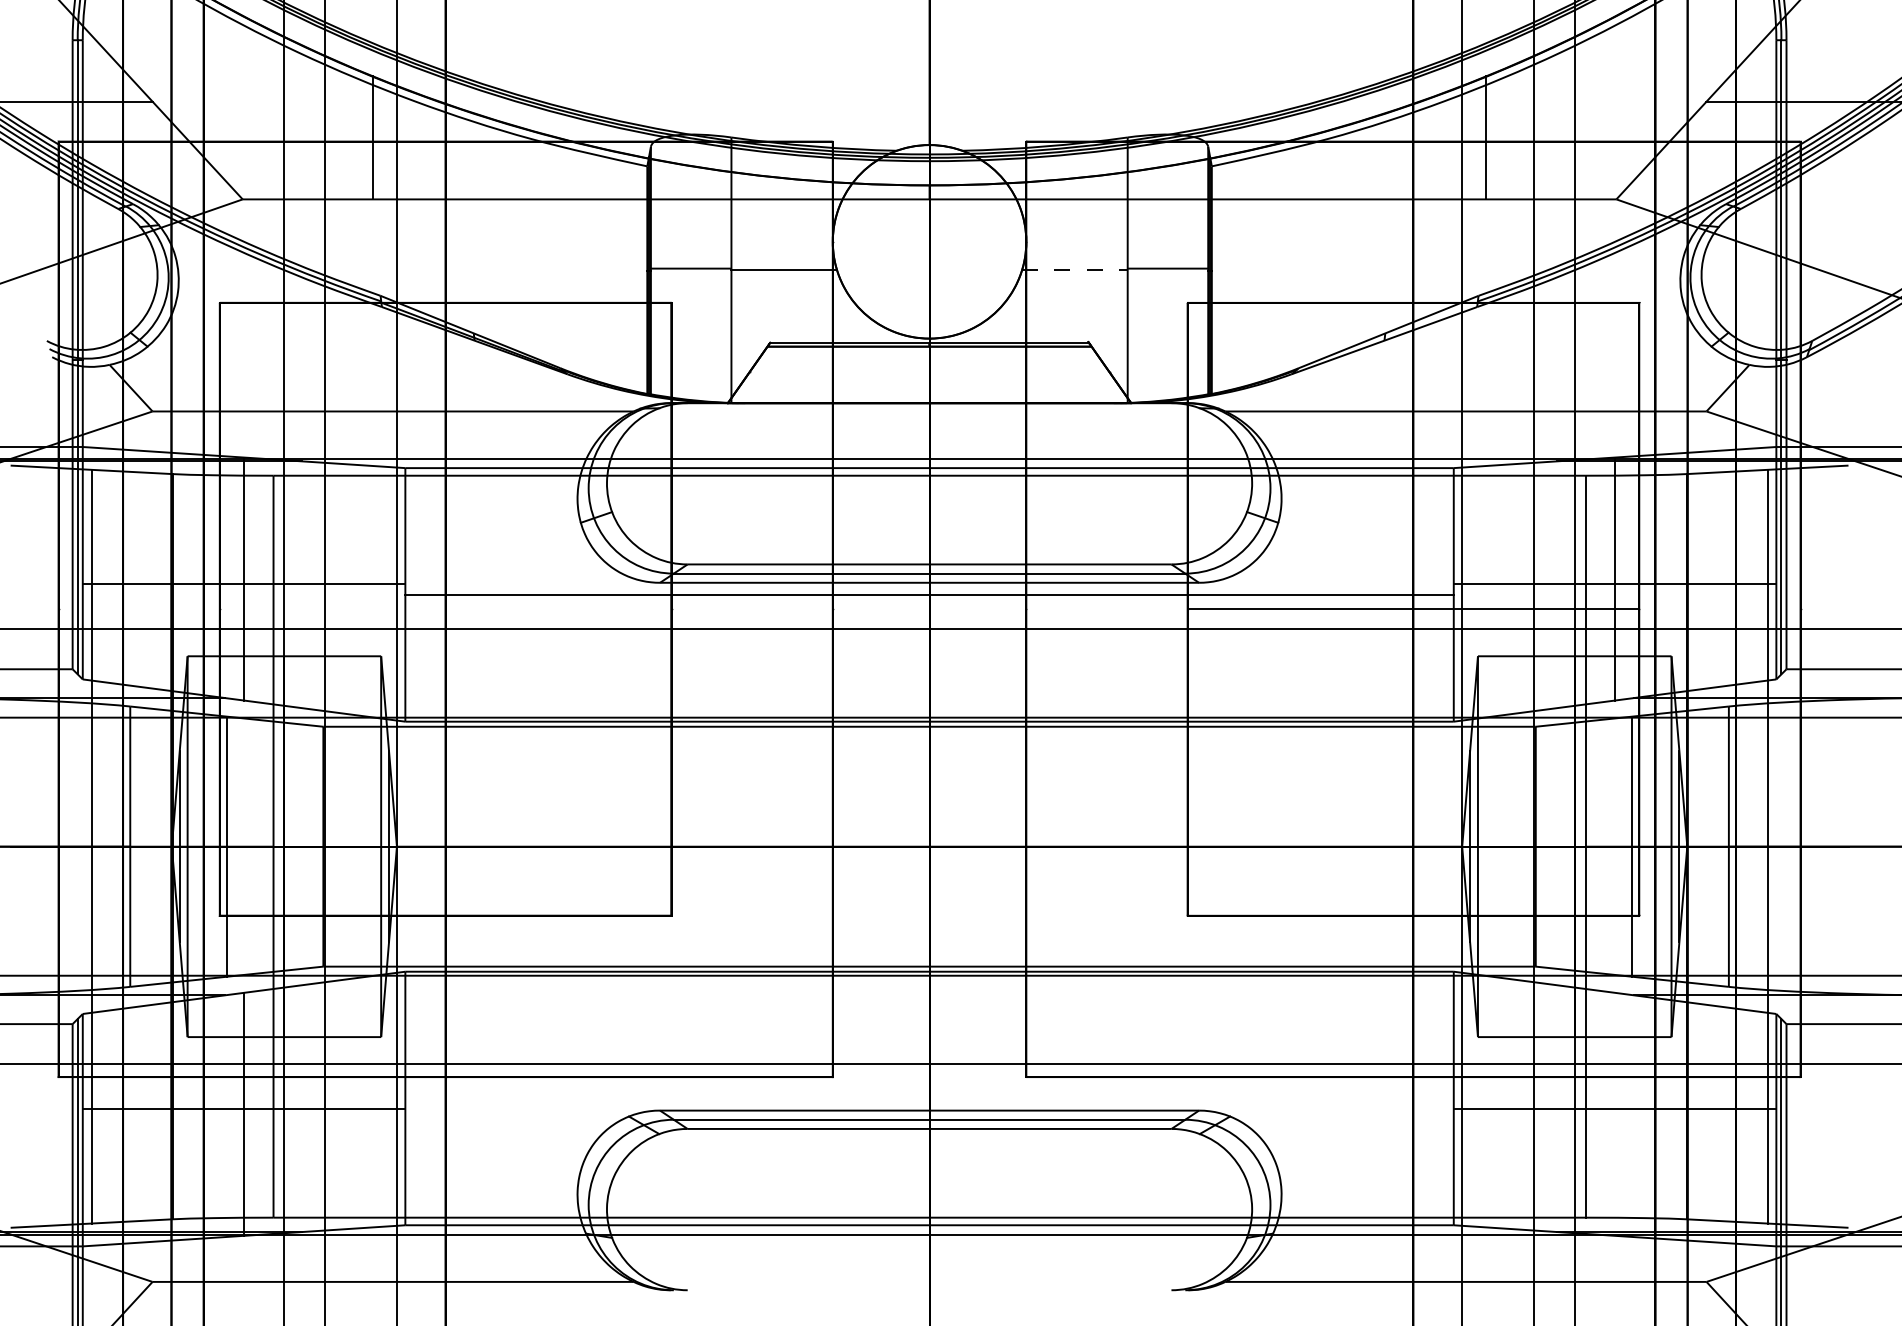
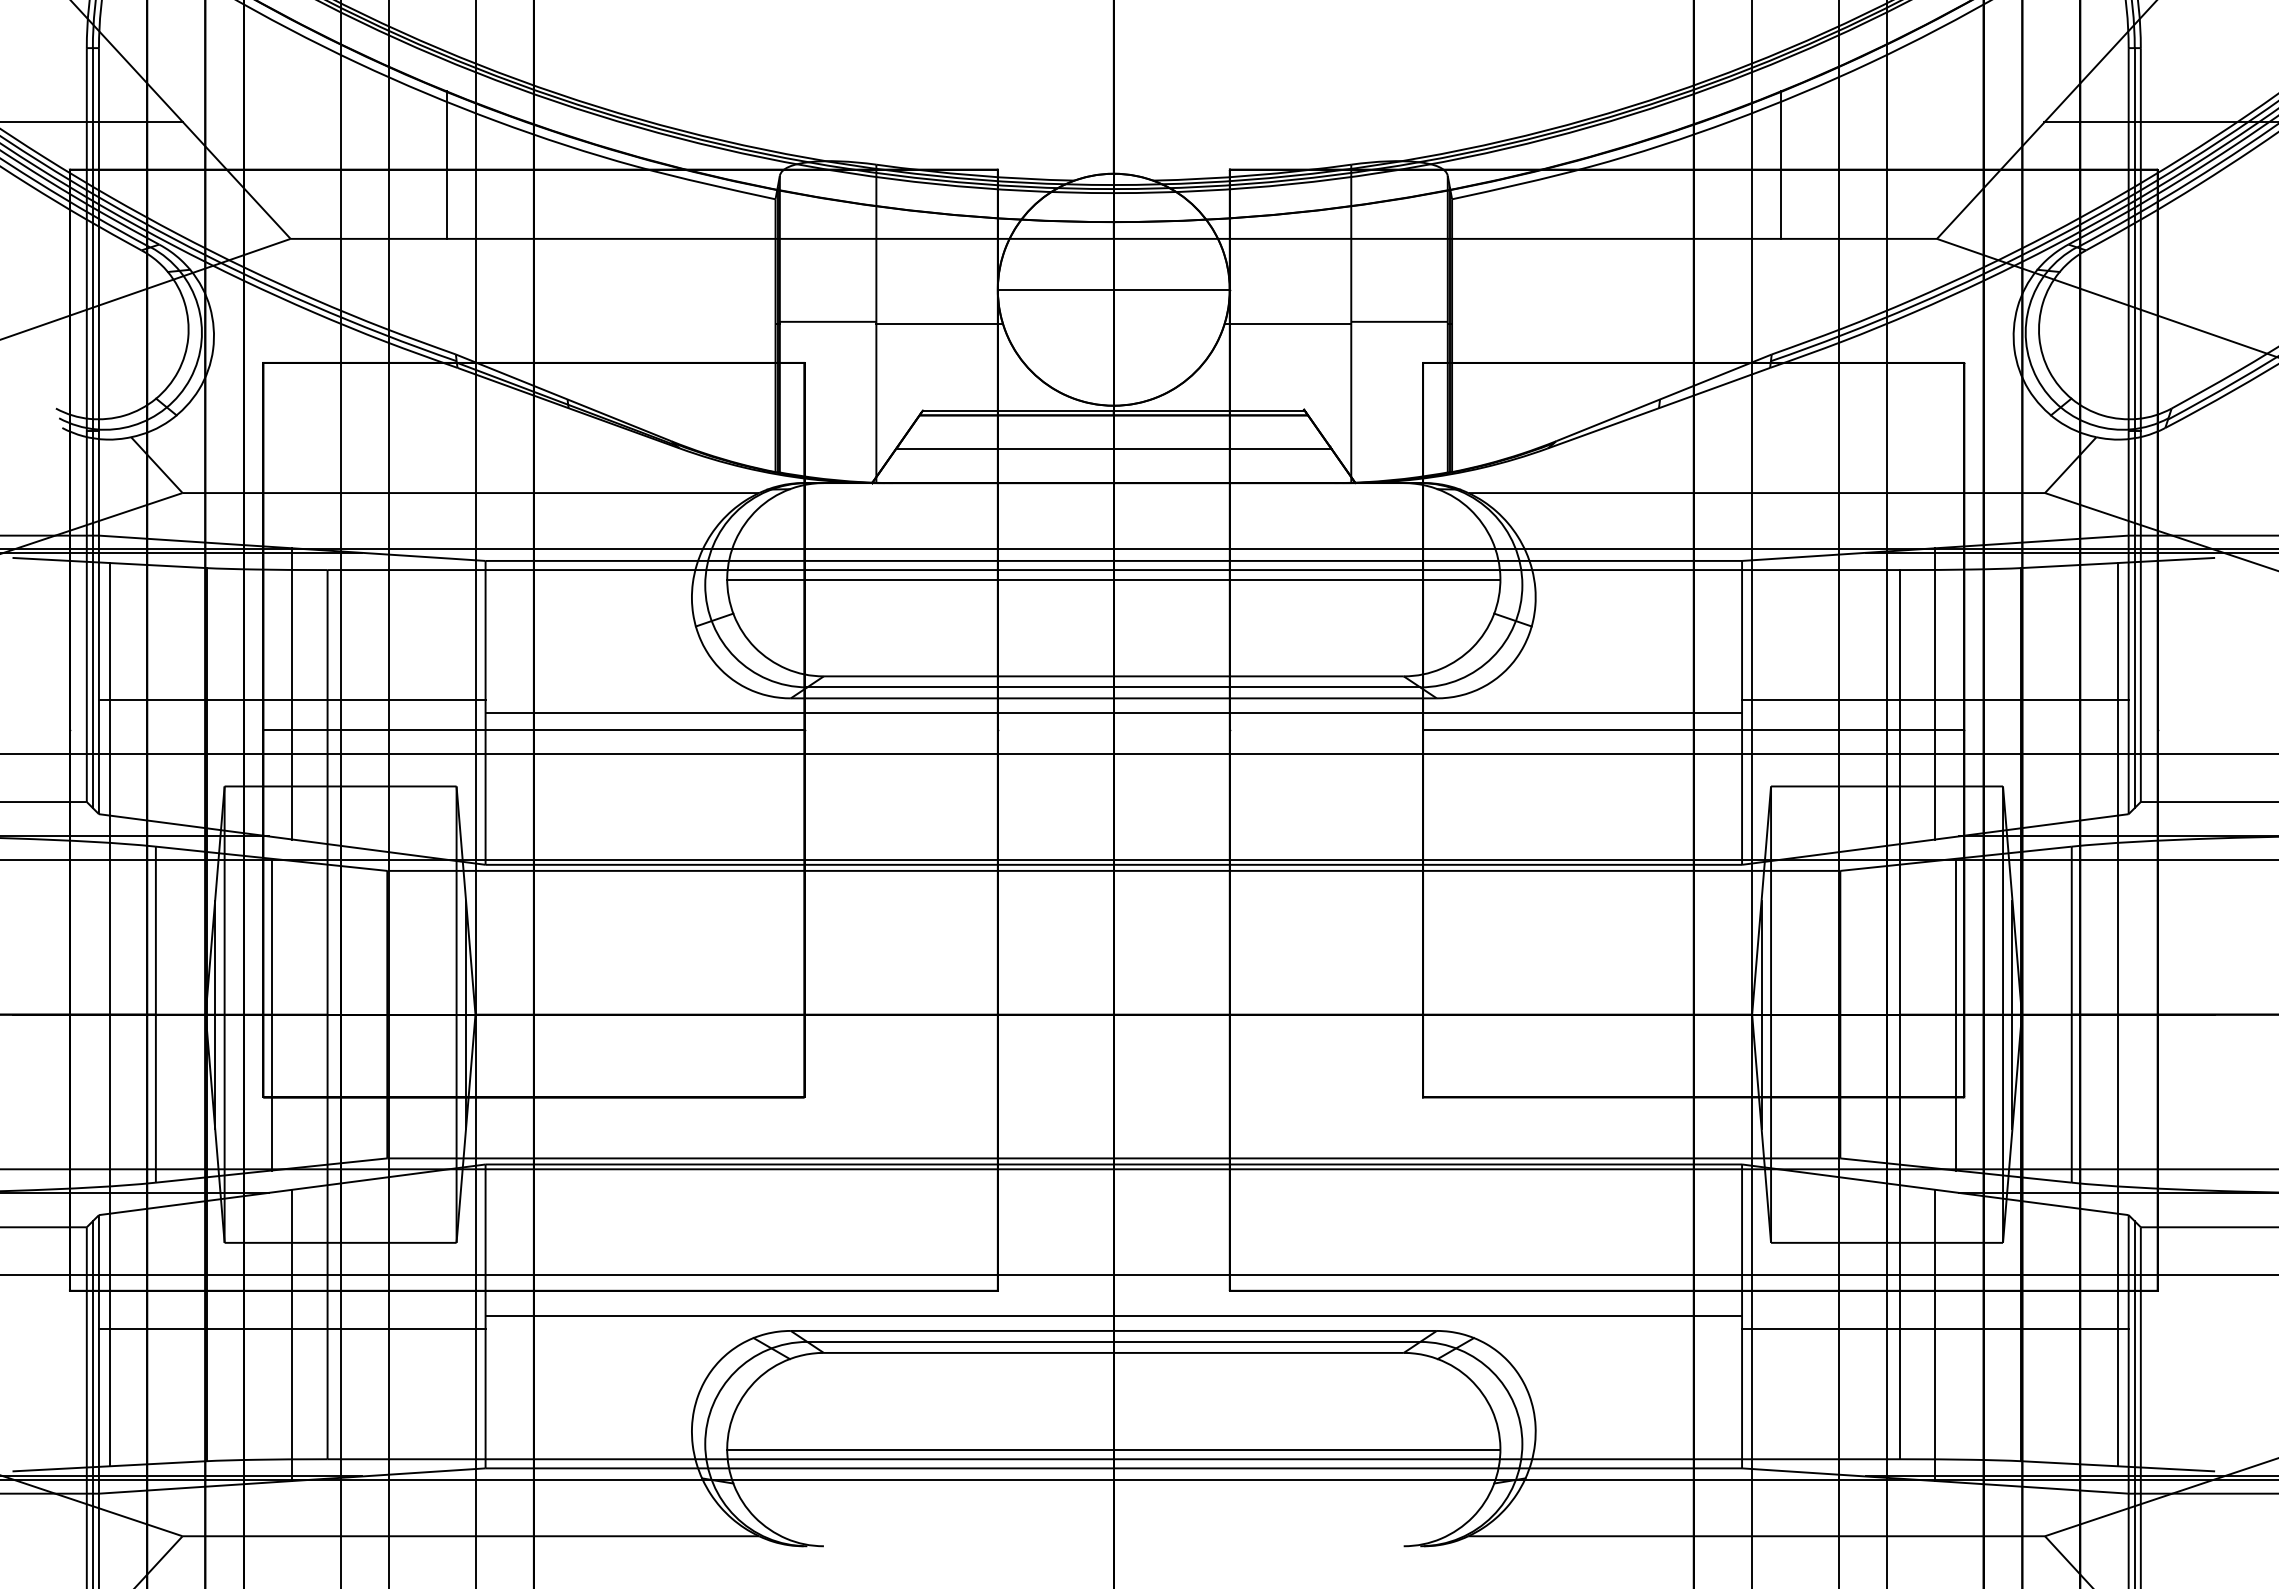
line: (929, 241) -> (1113, 289), added
line: (1075, 269) -> (1288, 323), dashed -> solid
line: (929, 375) -> (1113, 449), added
line: (929, 483) -> (1113, 579), added
line: (445, 609) -> (533, 730), added
line: (929, 1098) -> (1113, 1316), added
line: (1615, 1114) -> (1935, 1335), added
line: (929, 1209) -> (1113, 1449), added

